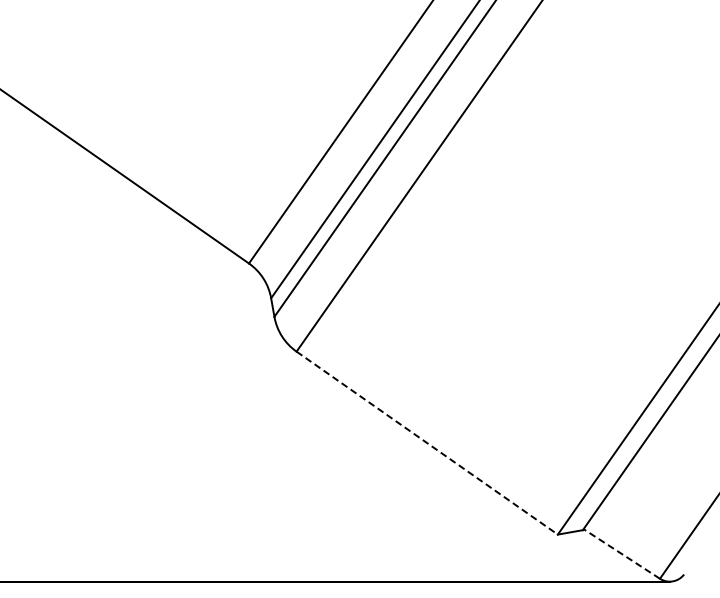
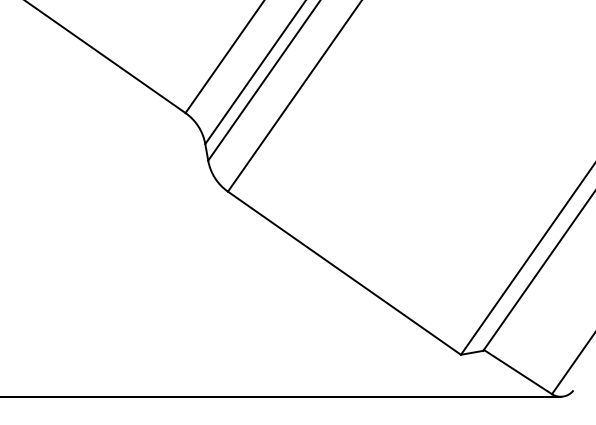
line: (427, 443) -> (344, 273), dashed -> solid
line: (621, 553) -> (517, 371), dashed -> solid

